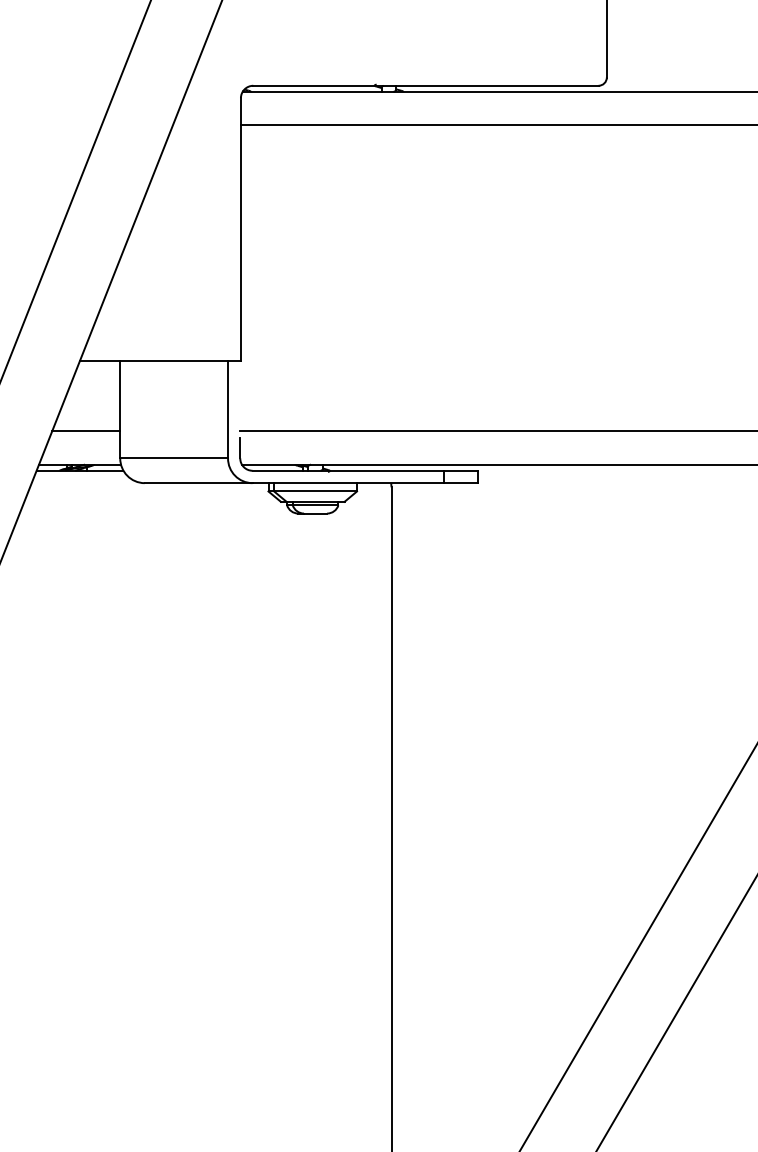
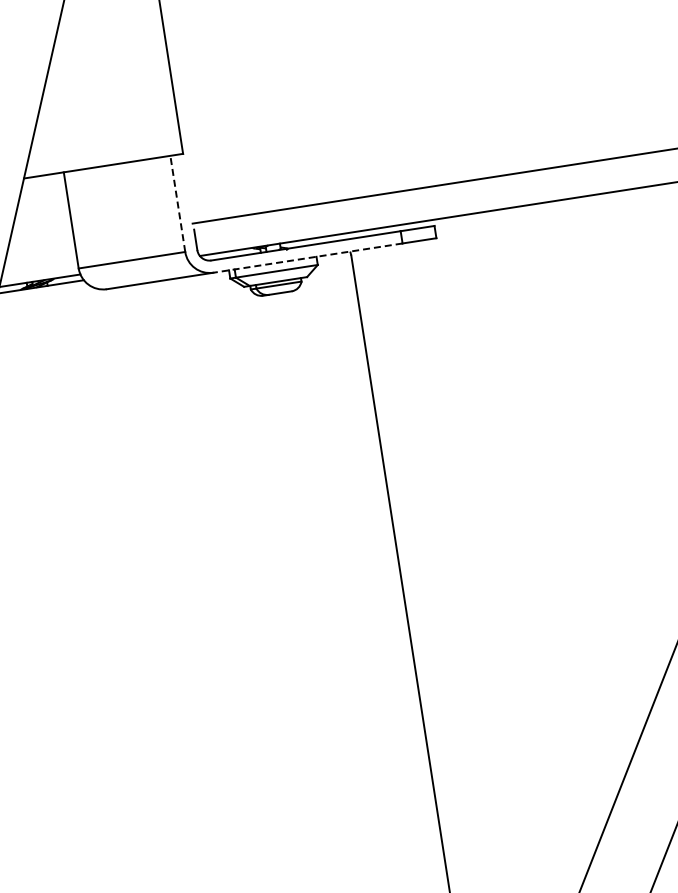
line: (228, 409) -> (178, 203), solid -> dashed
line: (86, 431) -> (41, 247), removed
line: (348, 483) -> (308, 258), solid -> dashed

